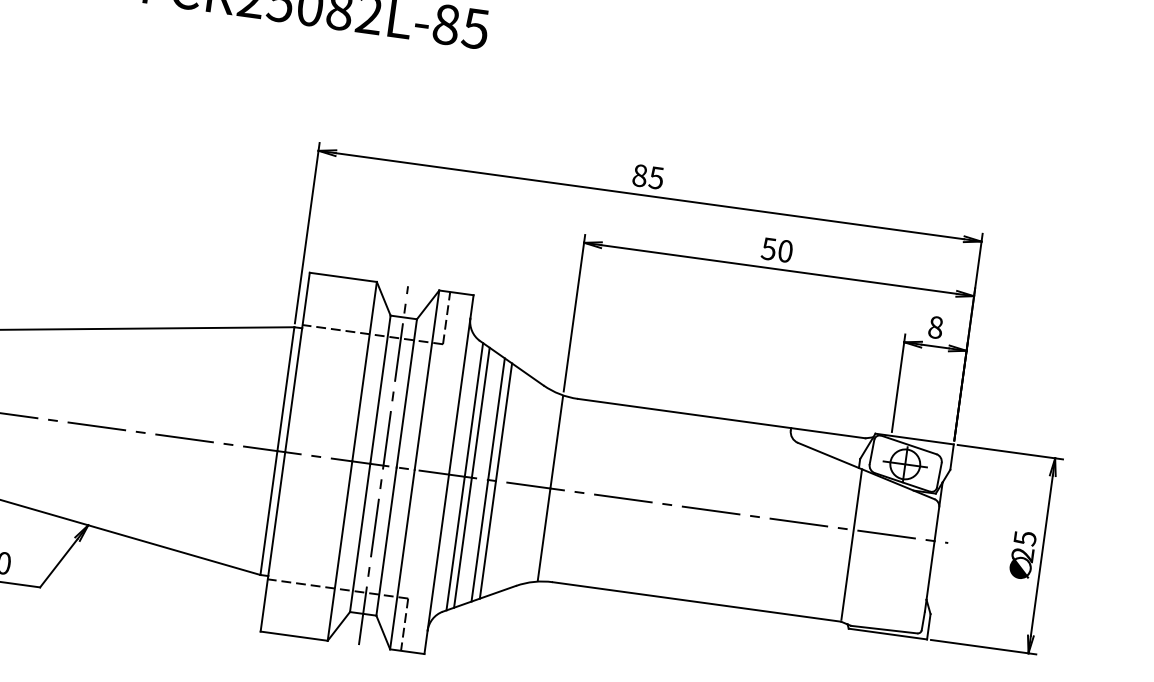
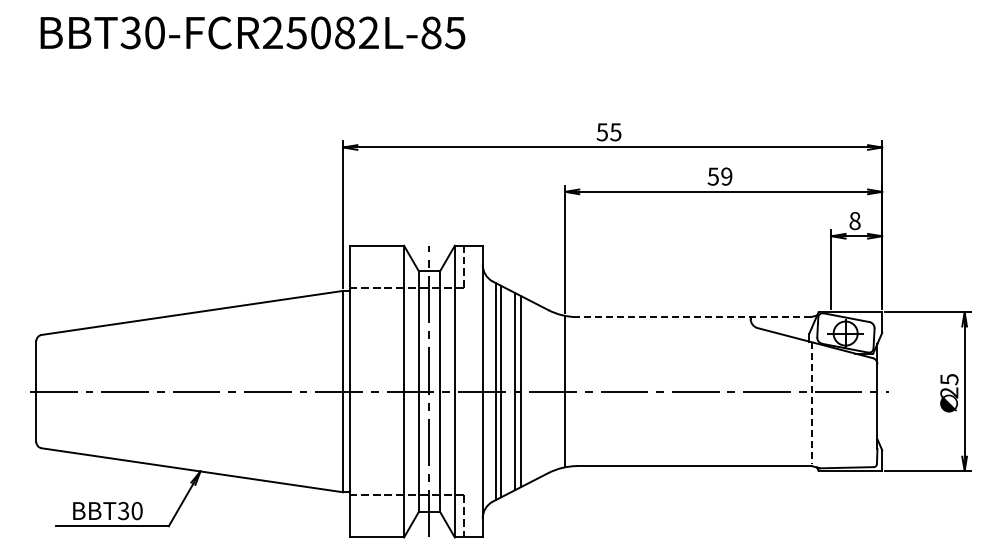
text: (640, 176) -> (602, 132), 85 -> 55
text: (785, 251) -> (726, 176), 50 -> 59
line: (722, 419) -> (694, 317), solid -> dashed
line: (851, 544) -> (811, 403), solid -> dashed

